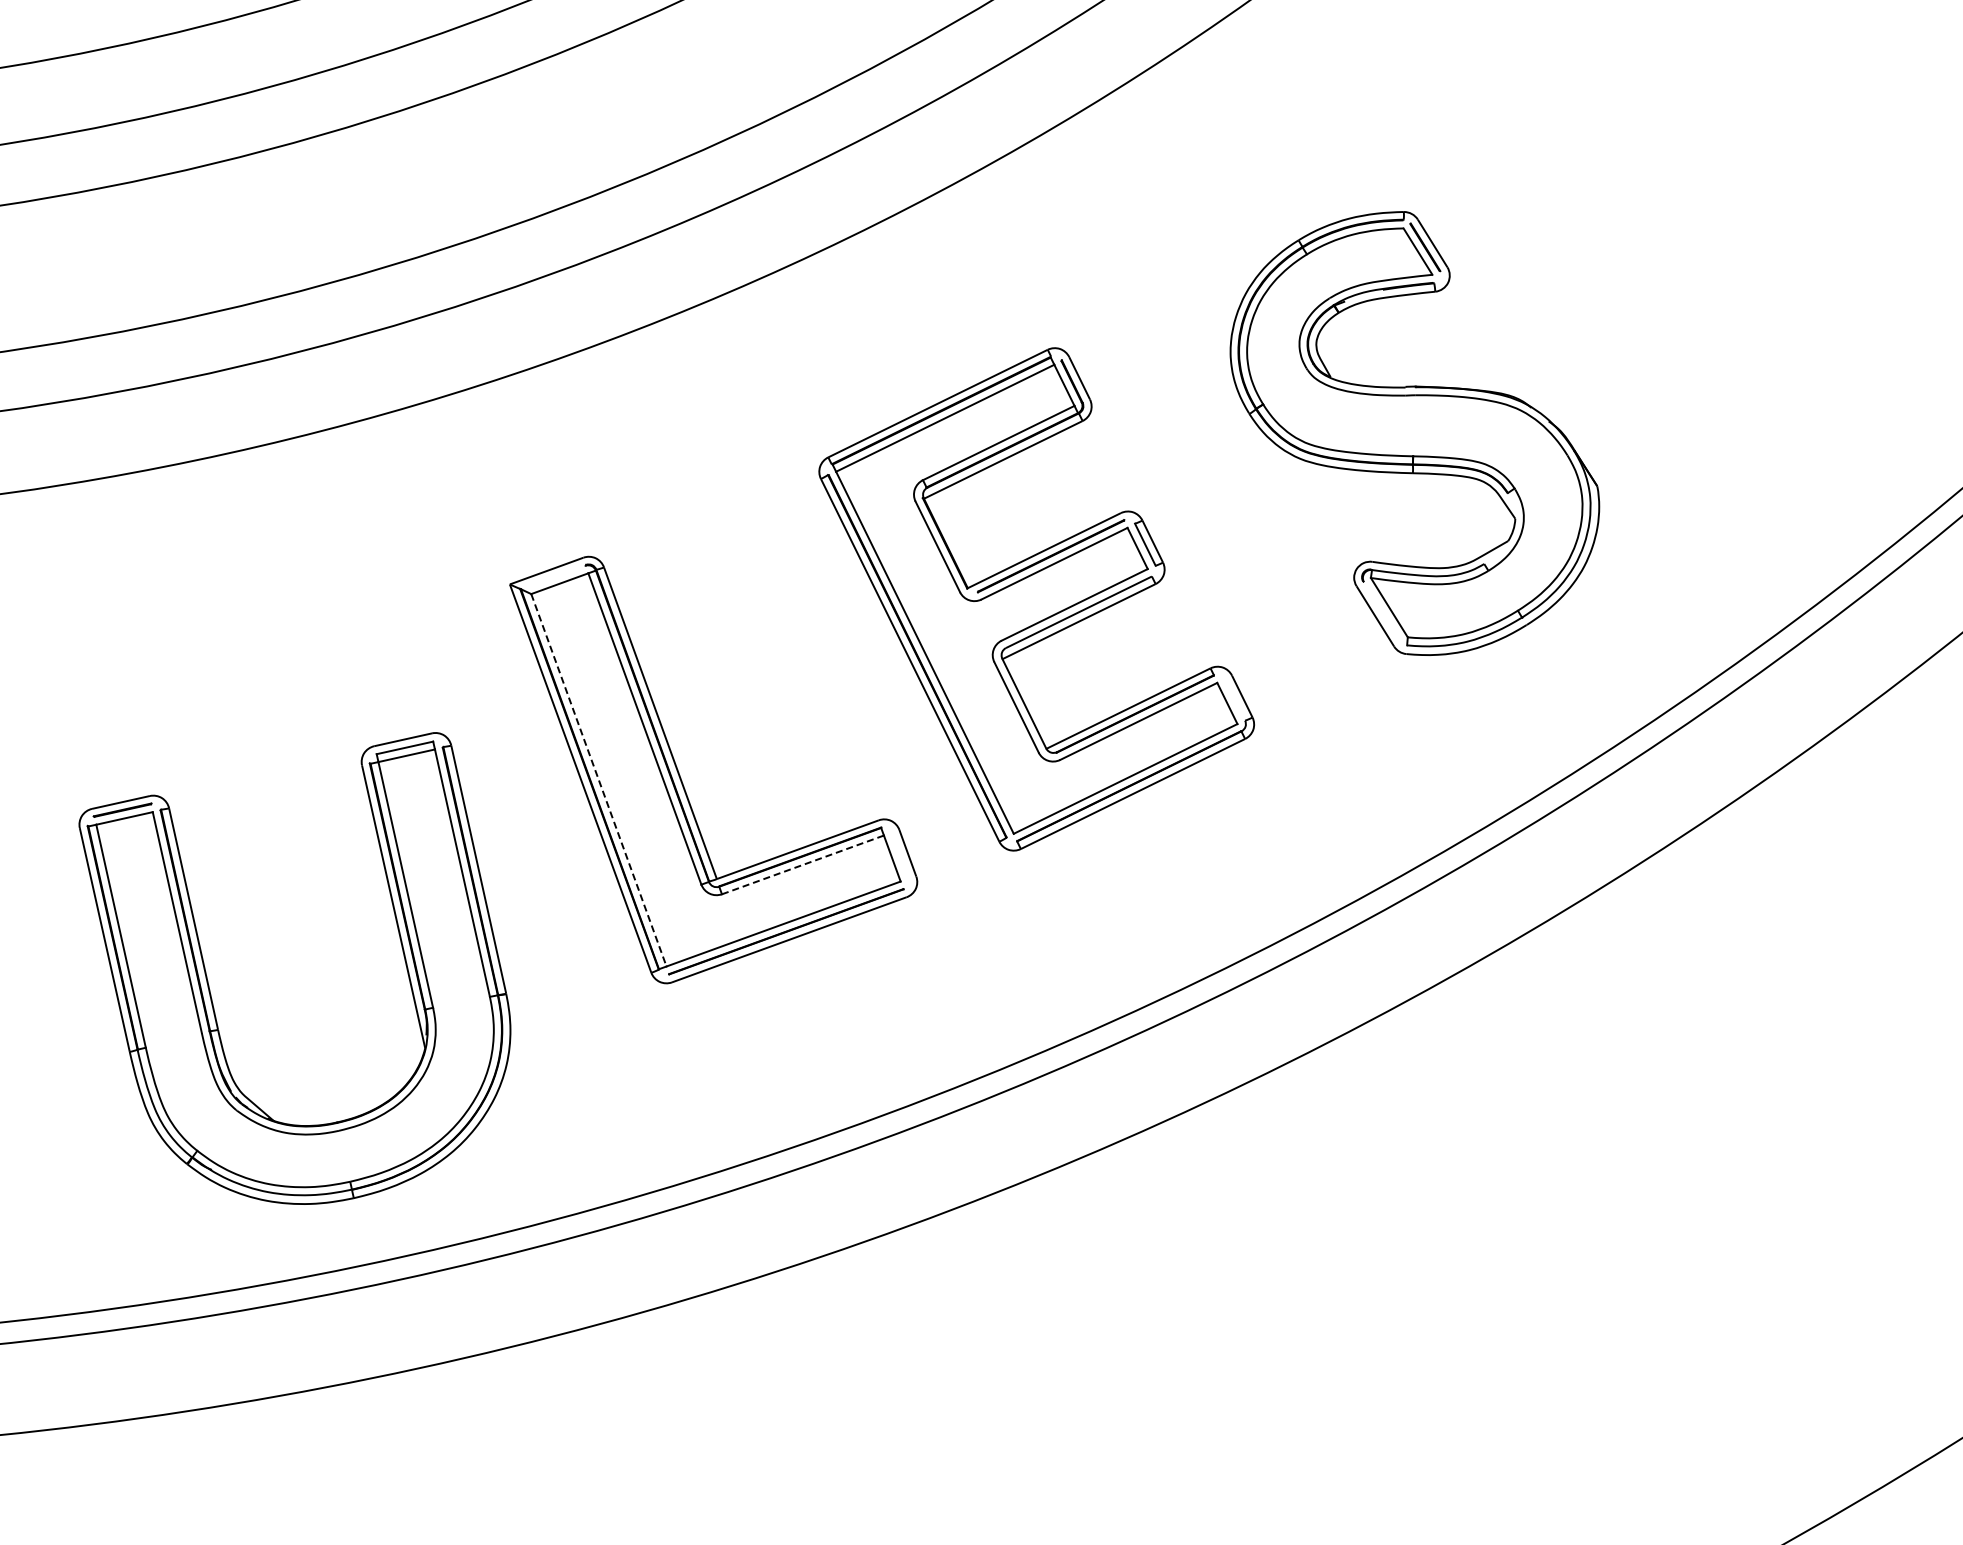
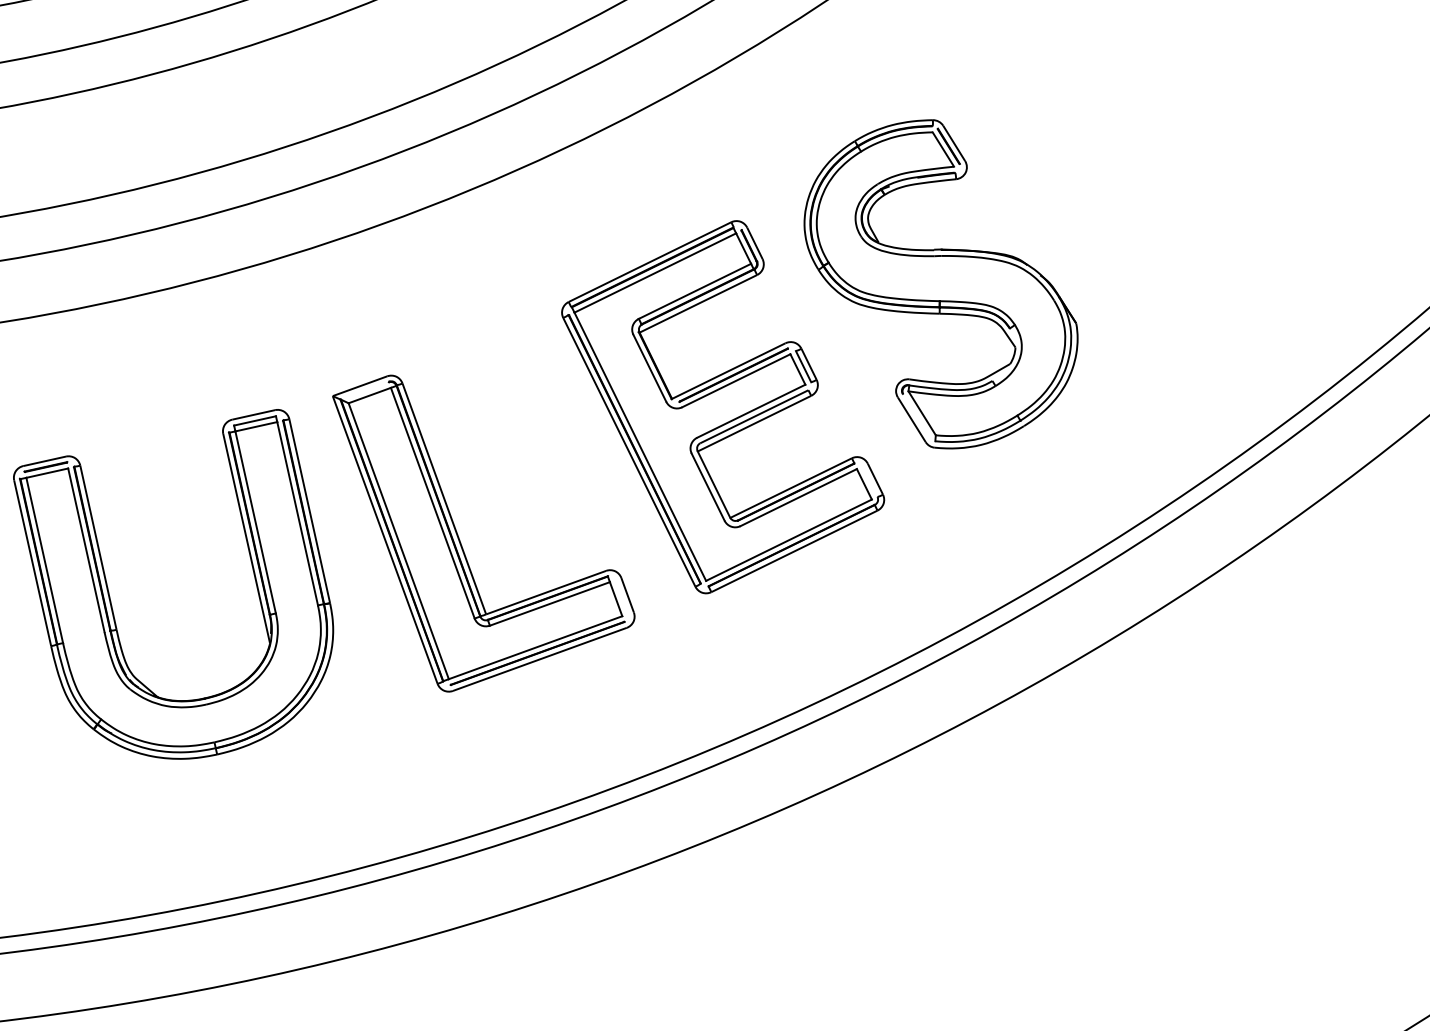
part: (1414, 433) -> (940, 284), moved
line: (599, 780) -> (399, 541), dashed -> solid
line: (802, 865) -> (549, 604), dashed -> solid
part: (210, 989) -> (110, 599), moved

